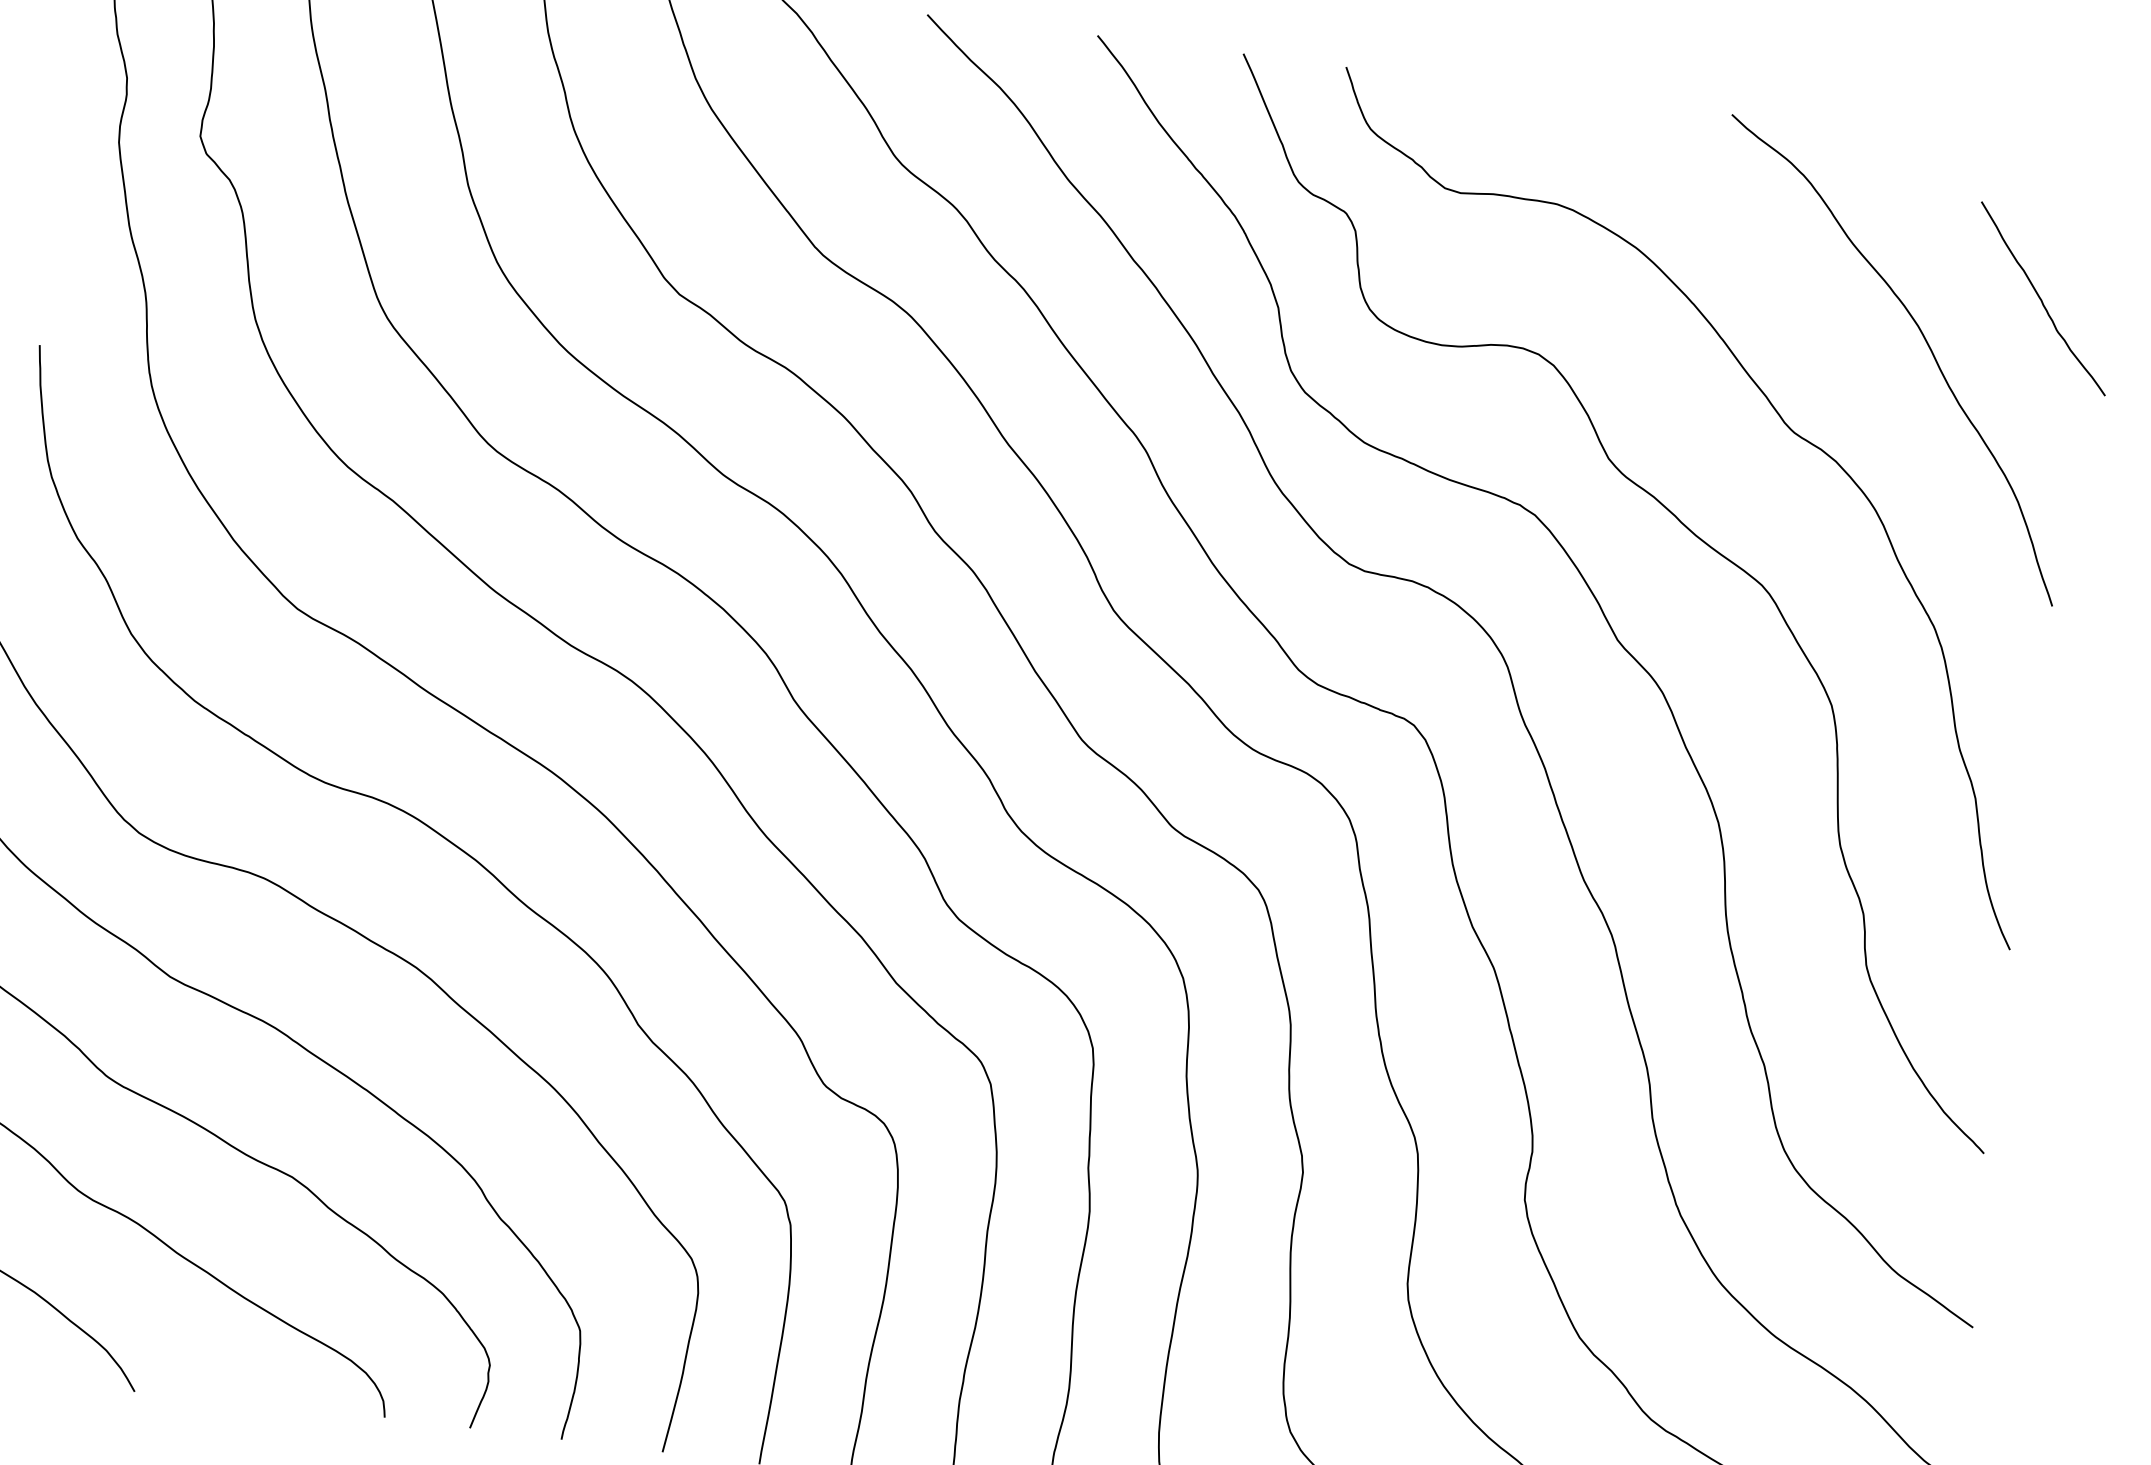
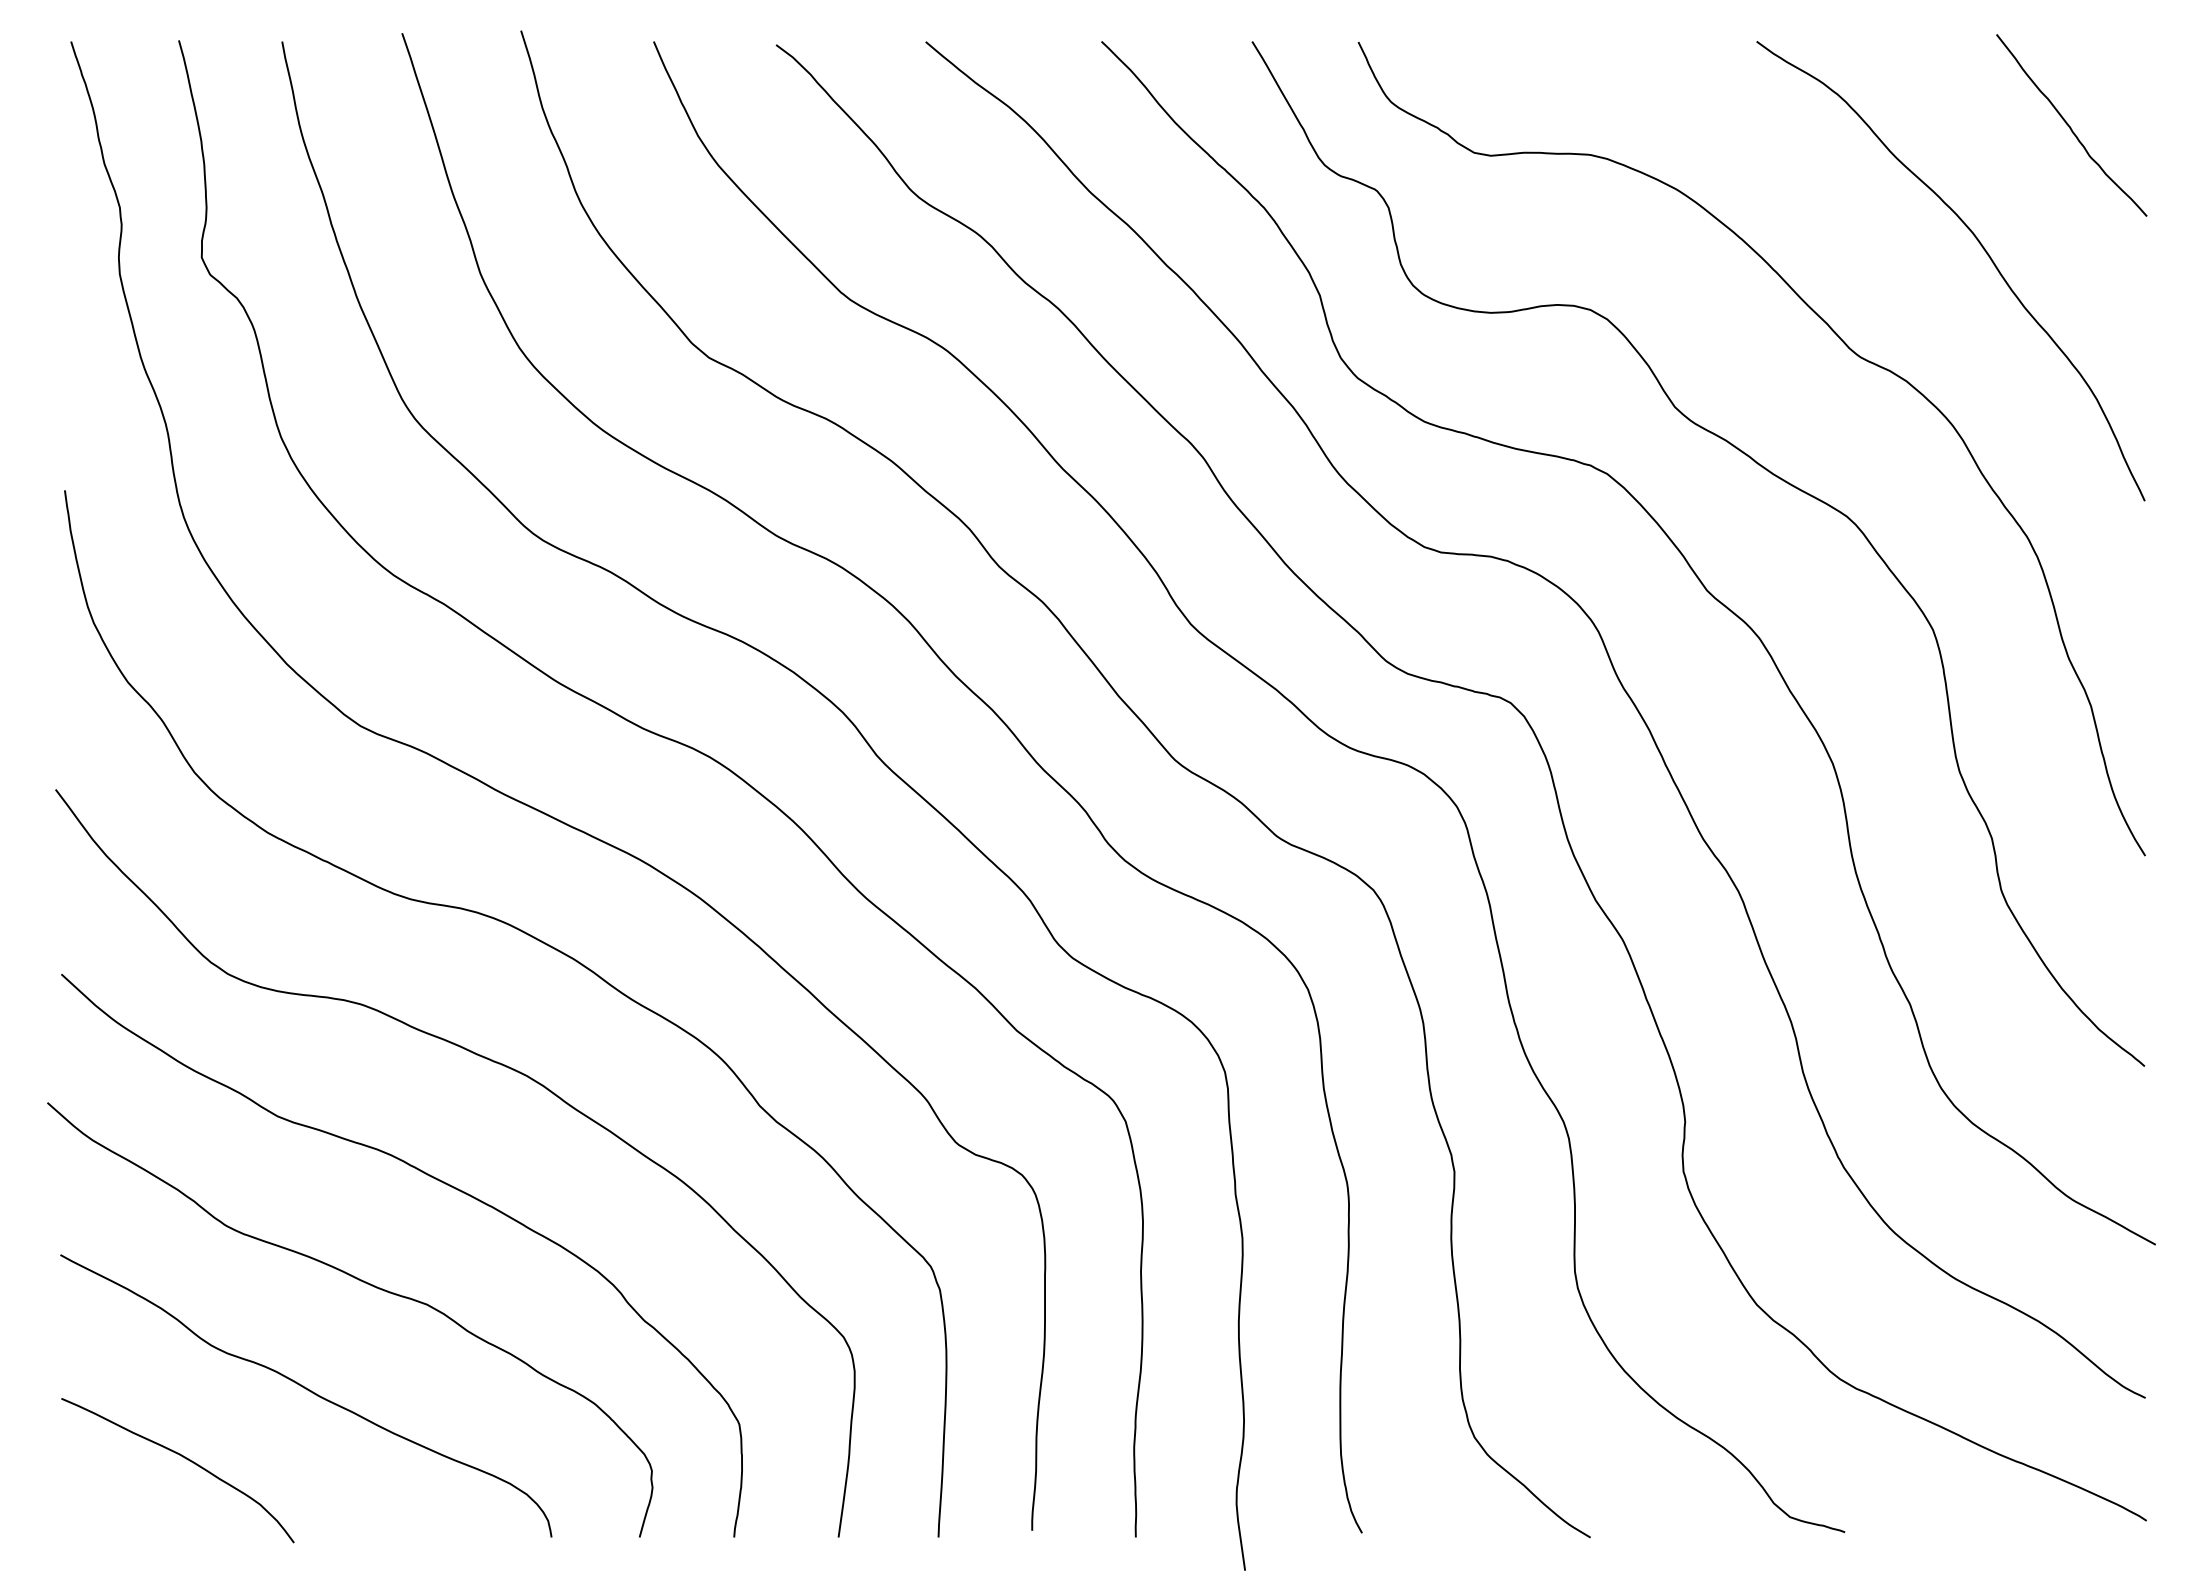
curve: (2041, 299) -> (2070, 126), moved

